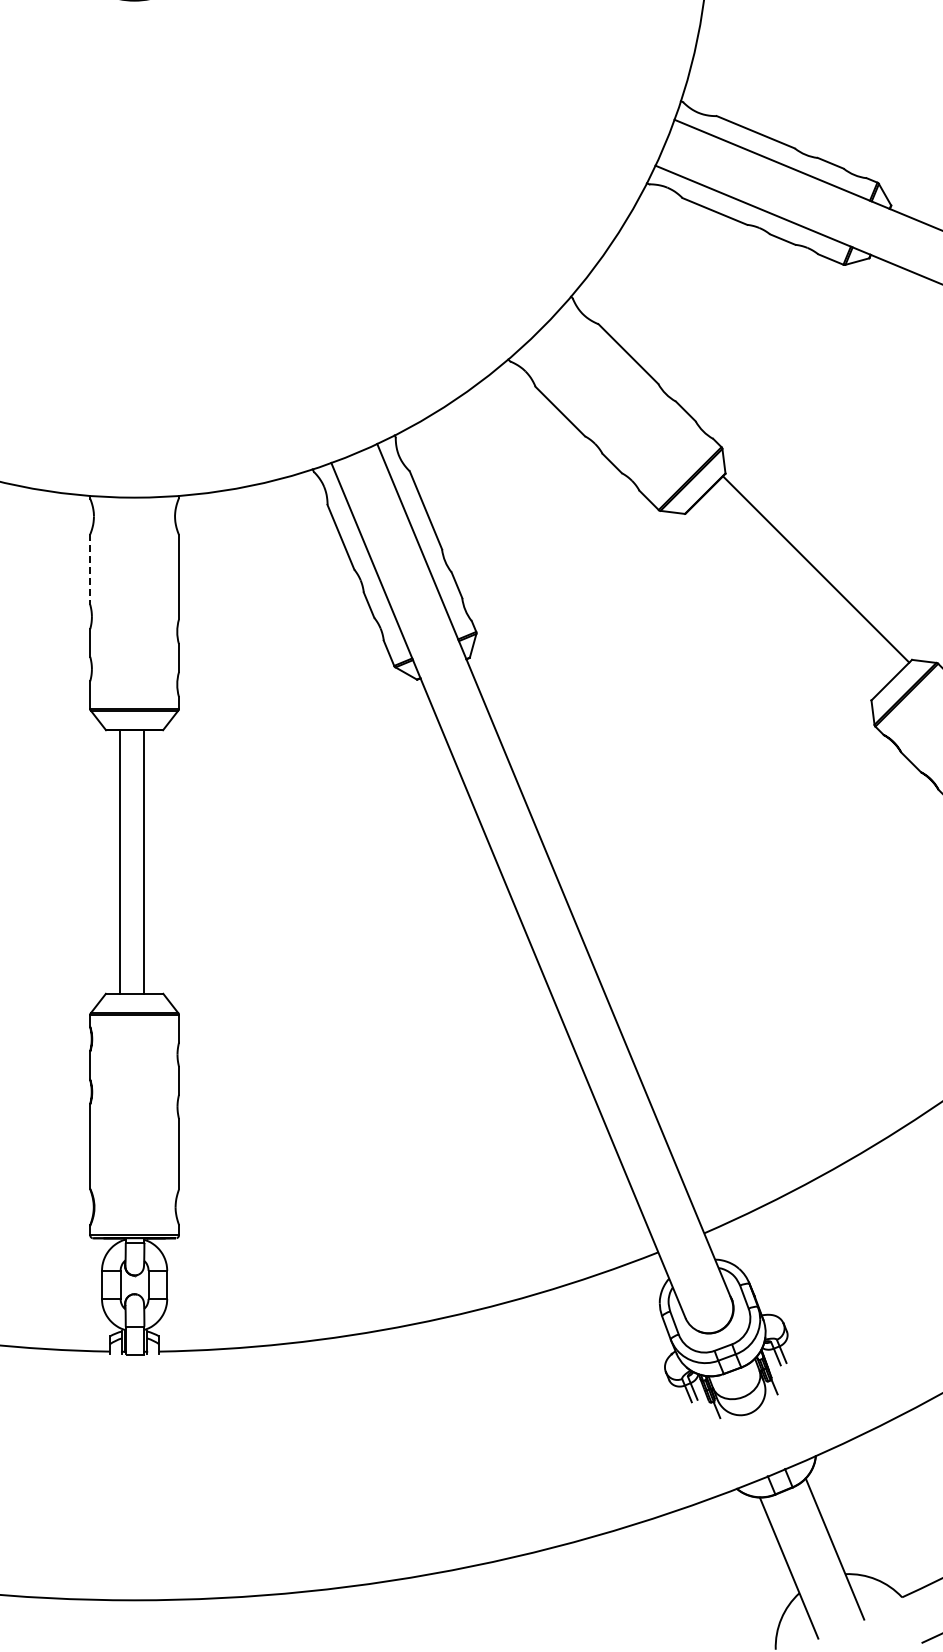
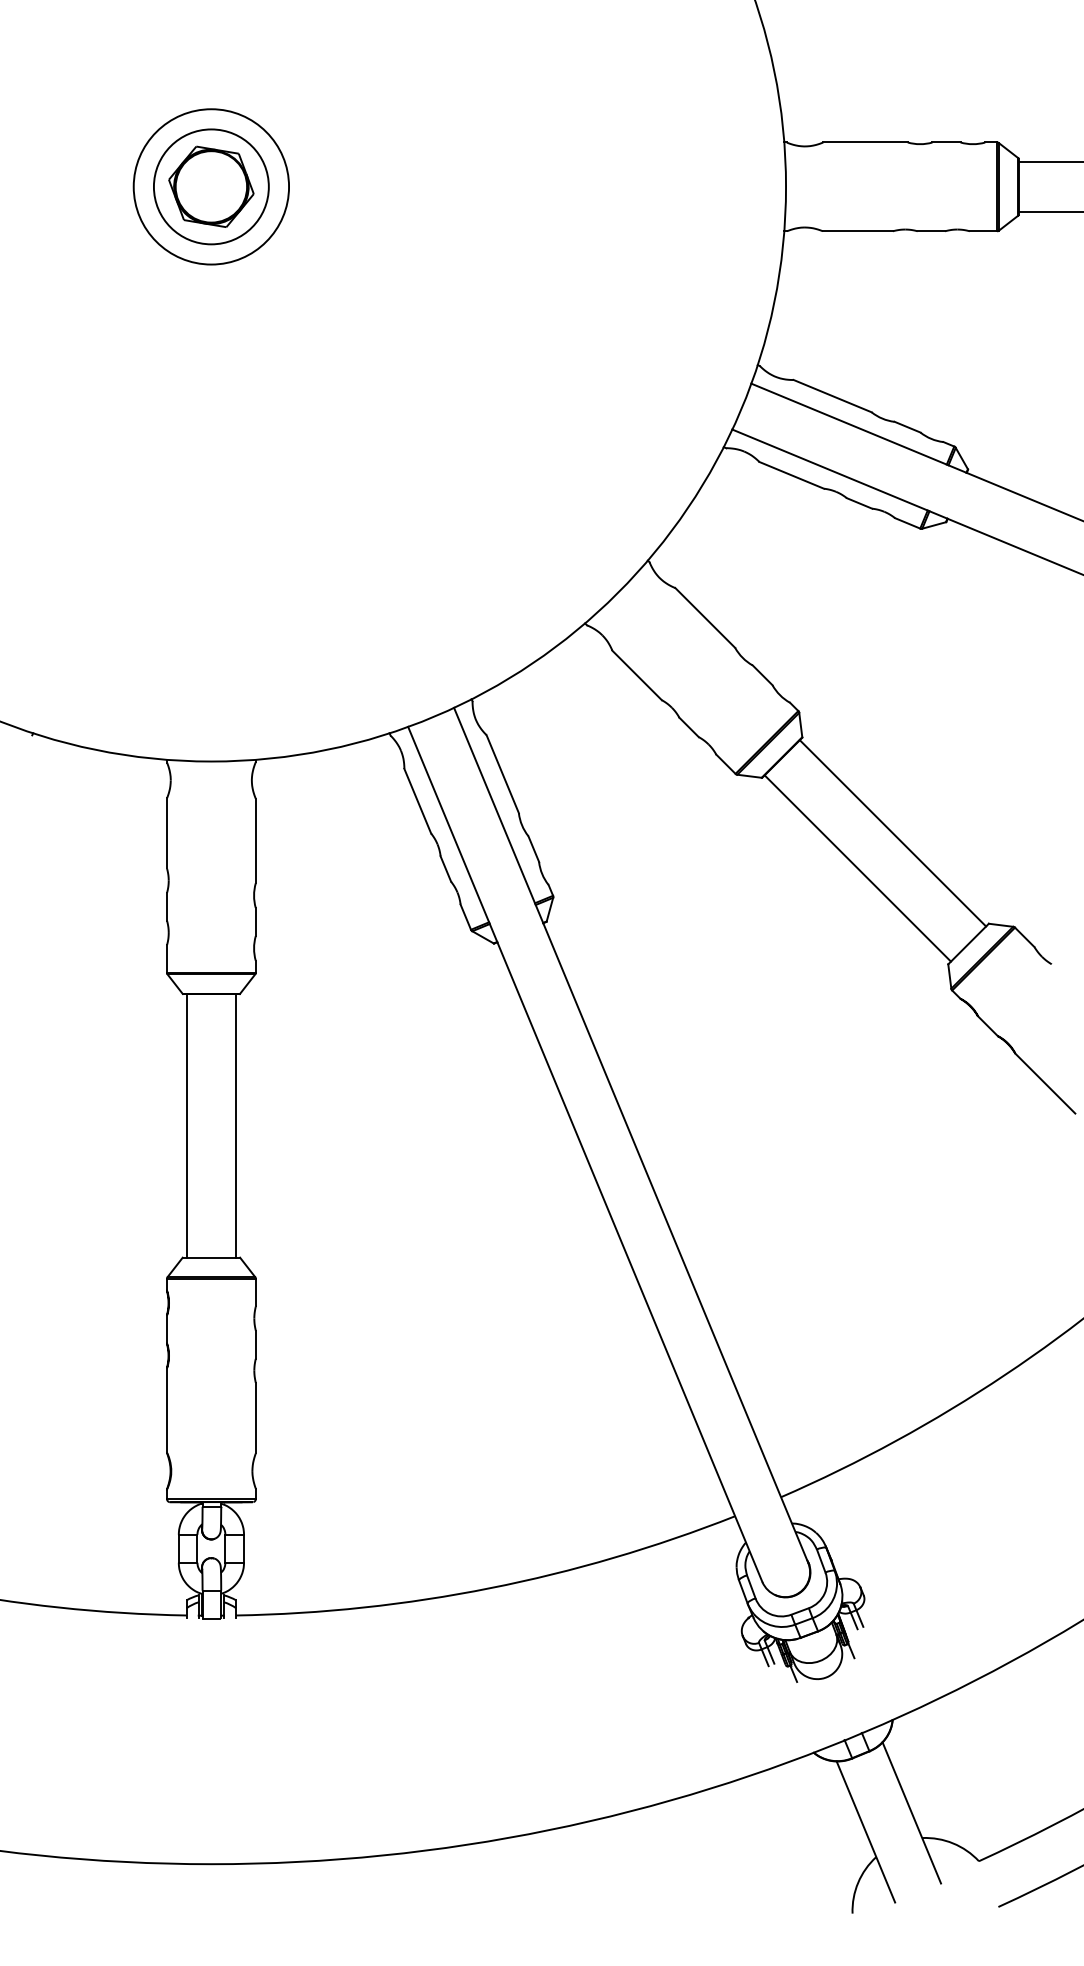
line: (89, 569) -> (166, 833), dashed -> solid
line: (780, 604) -> (857, 868), added
line: (120, 861) -> (236, 1125), moved
line: (143, 861) -> (186, 1125), moved

